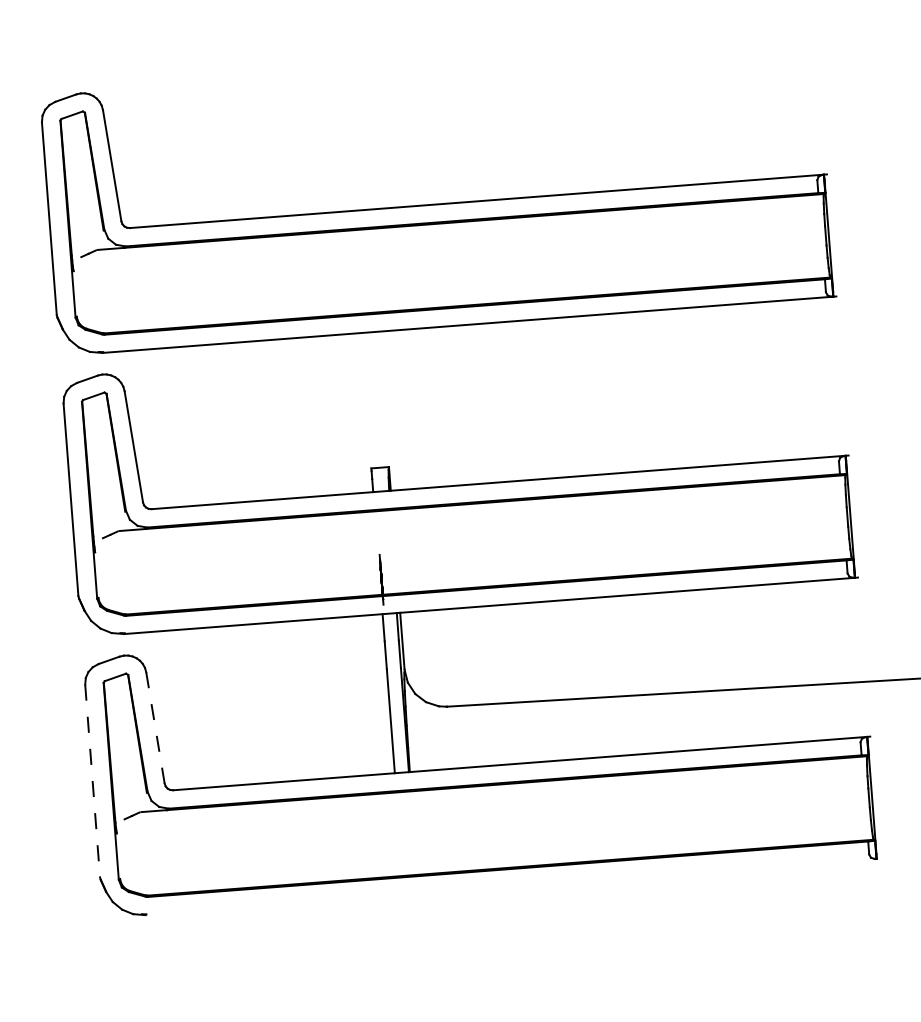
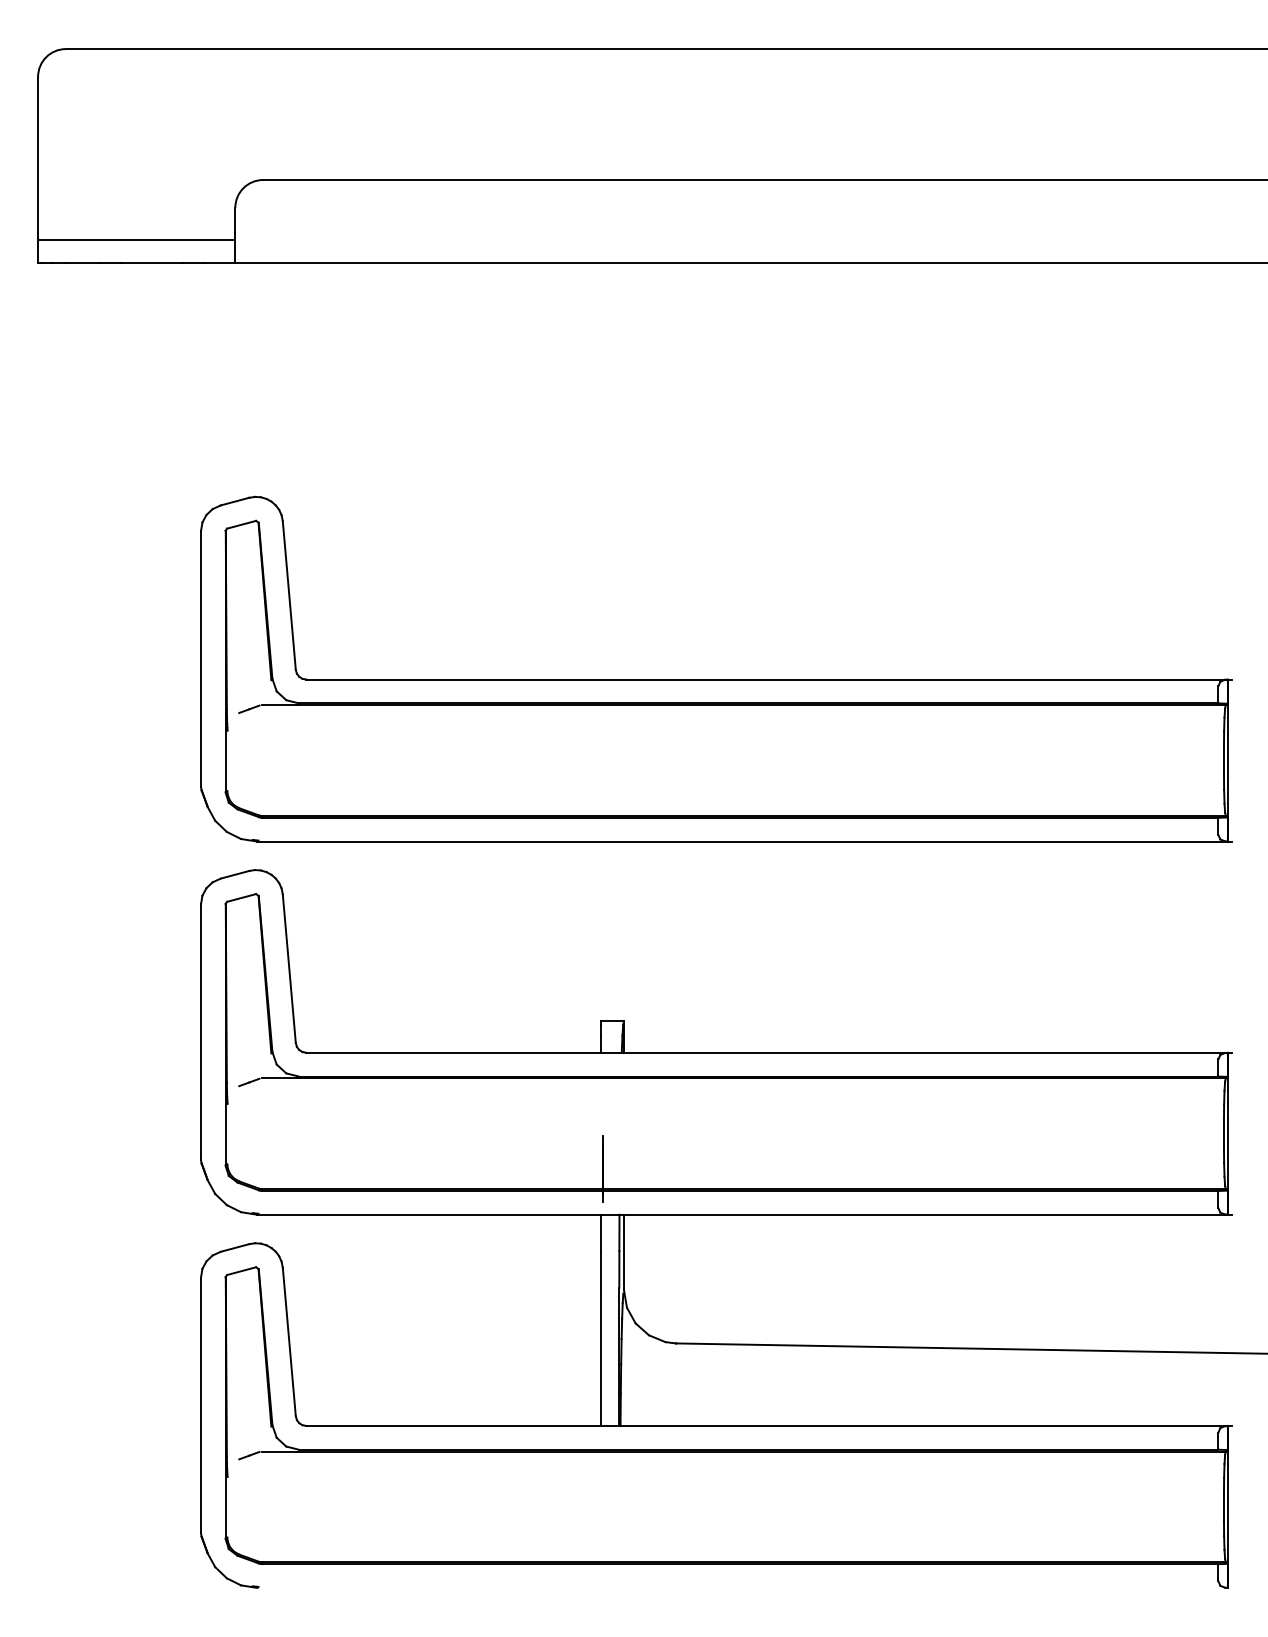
line: (155, 727) -> (289, 1341), dashed -> solid
line: (93, 780) -> (201, 1405), dashed -> solid

